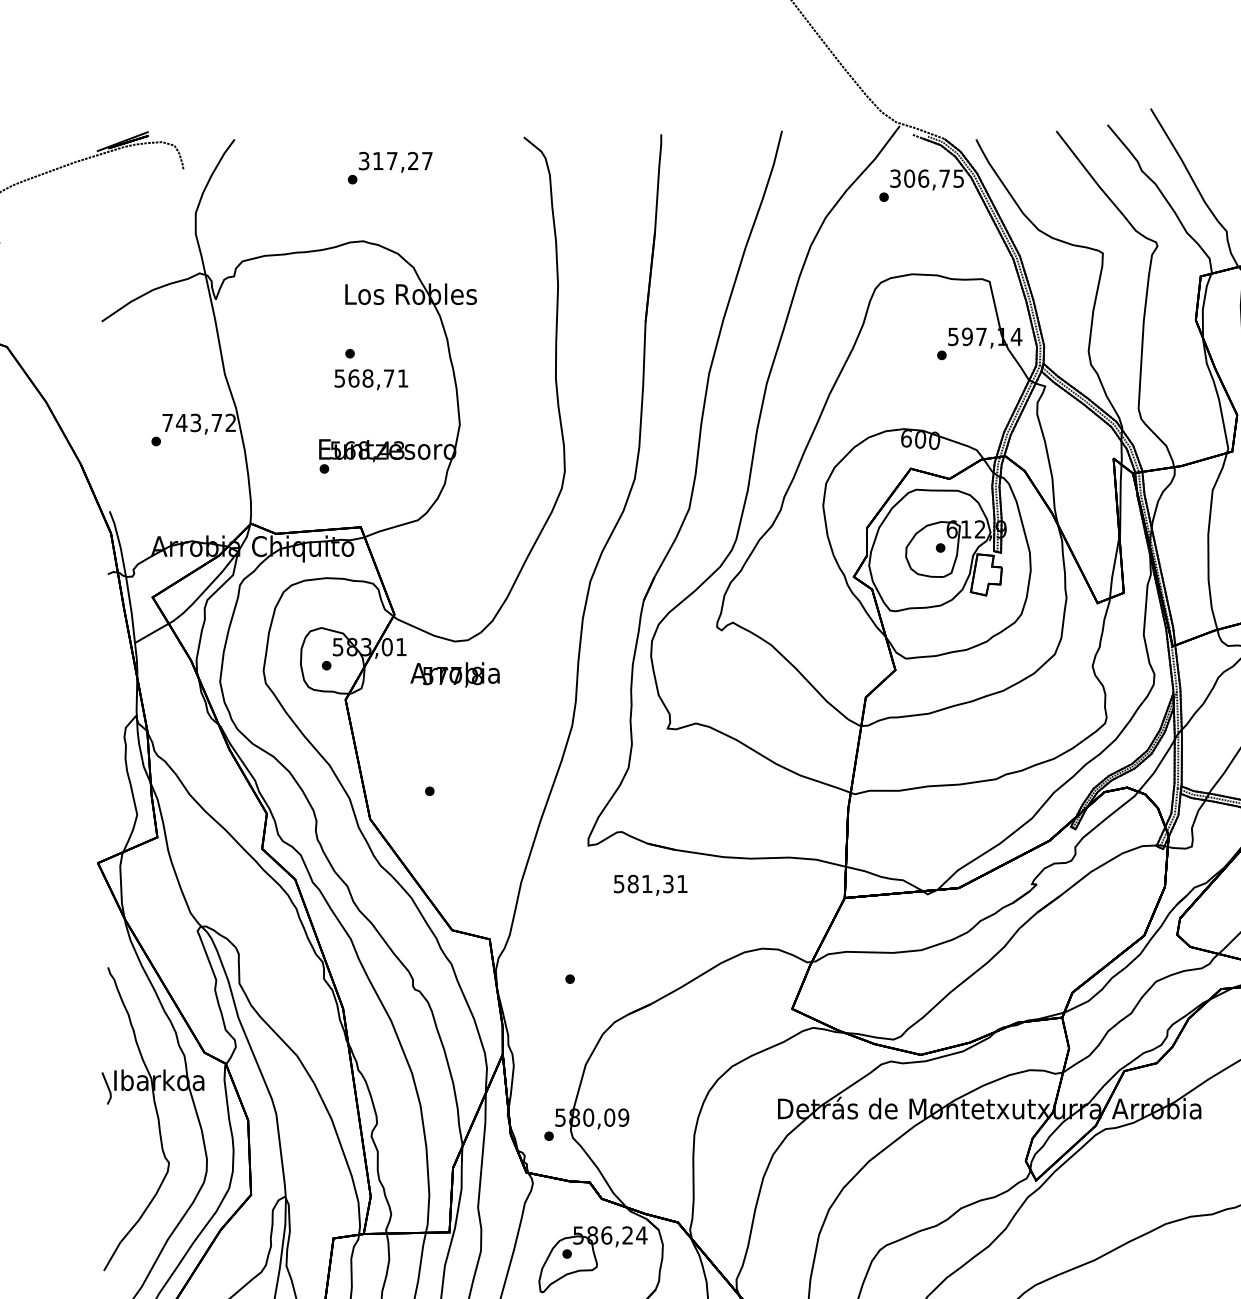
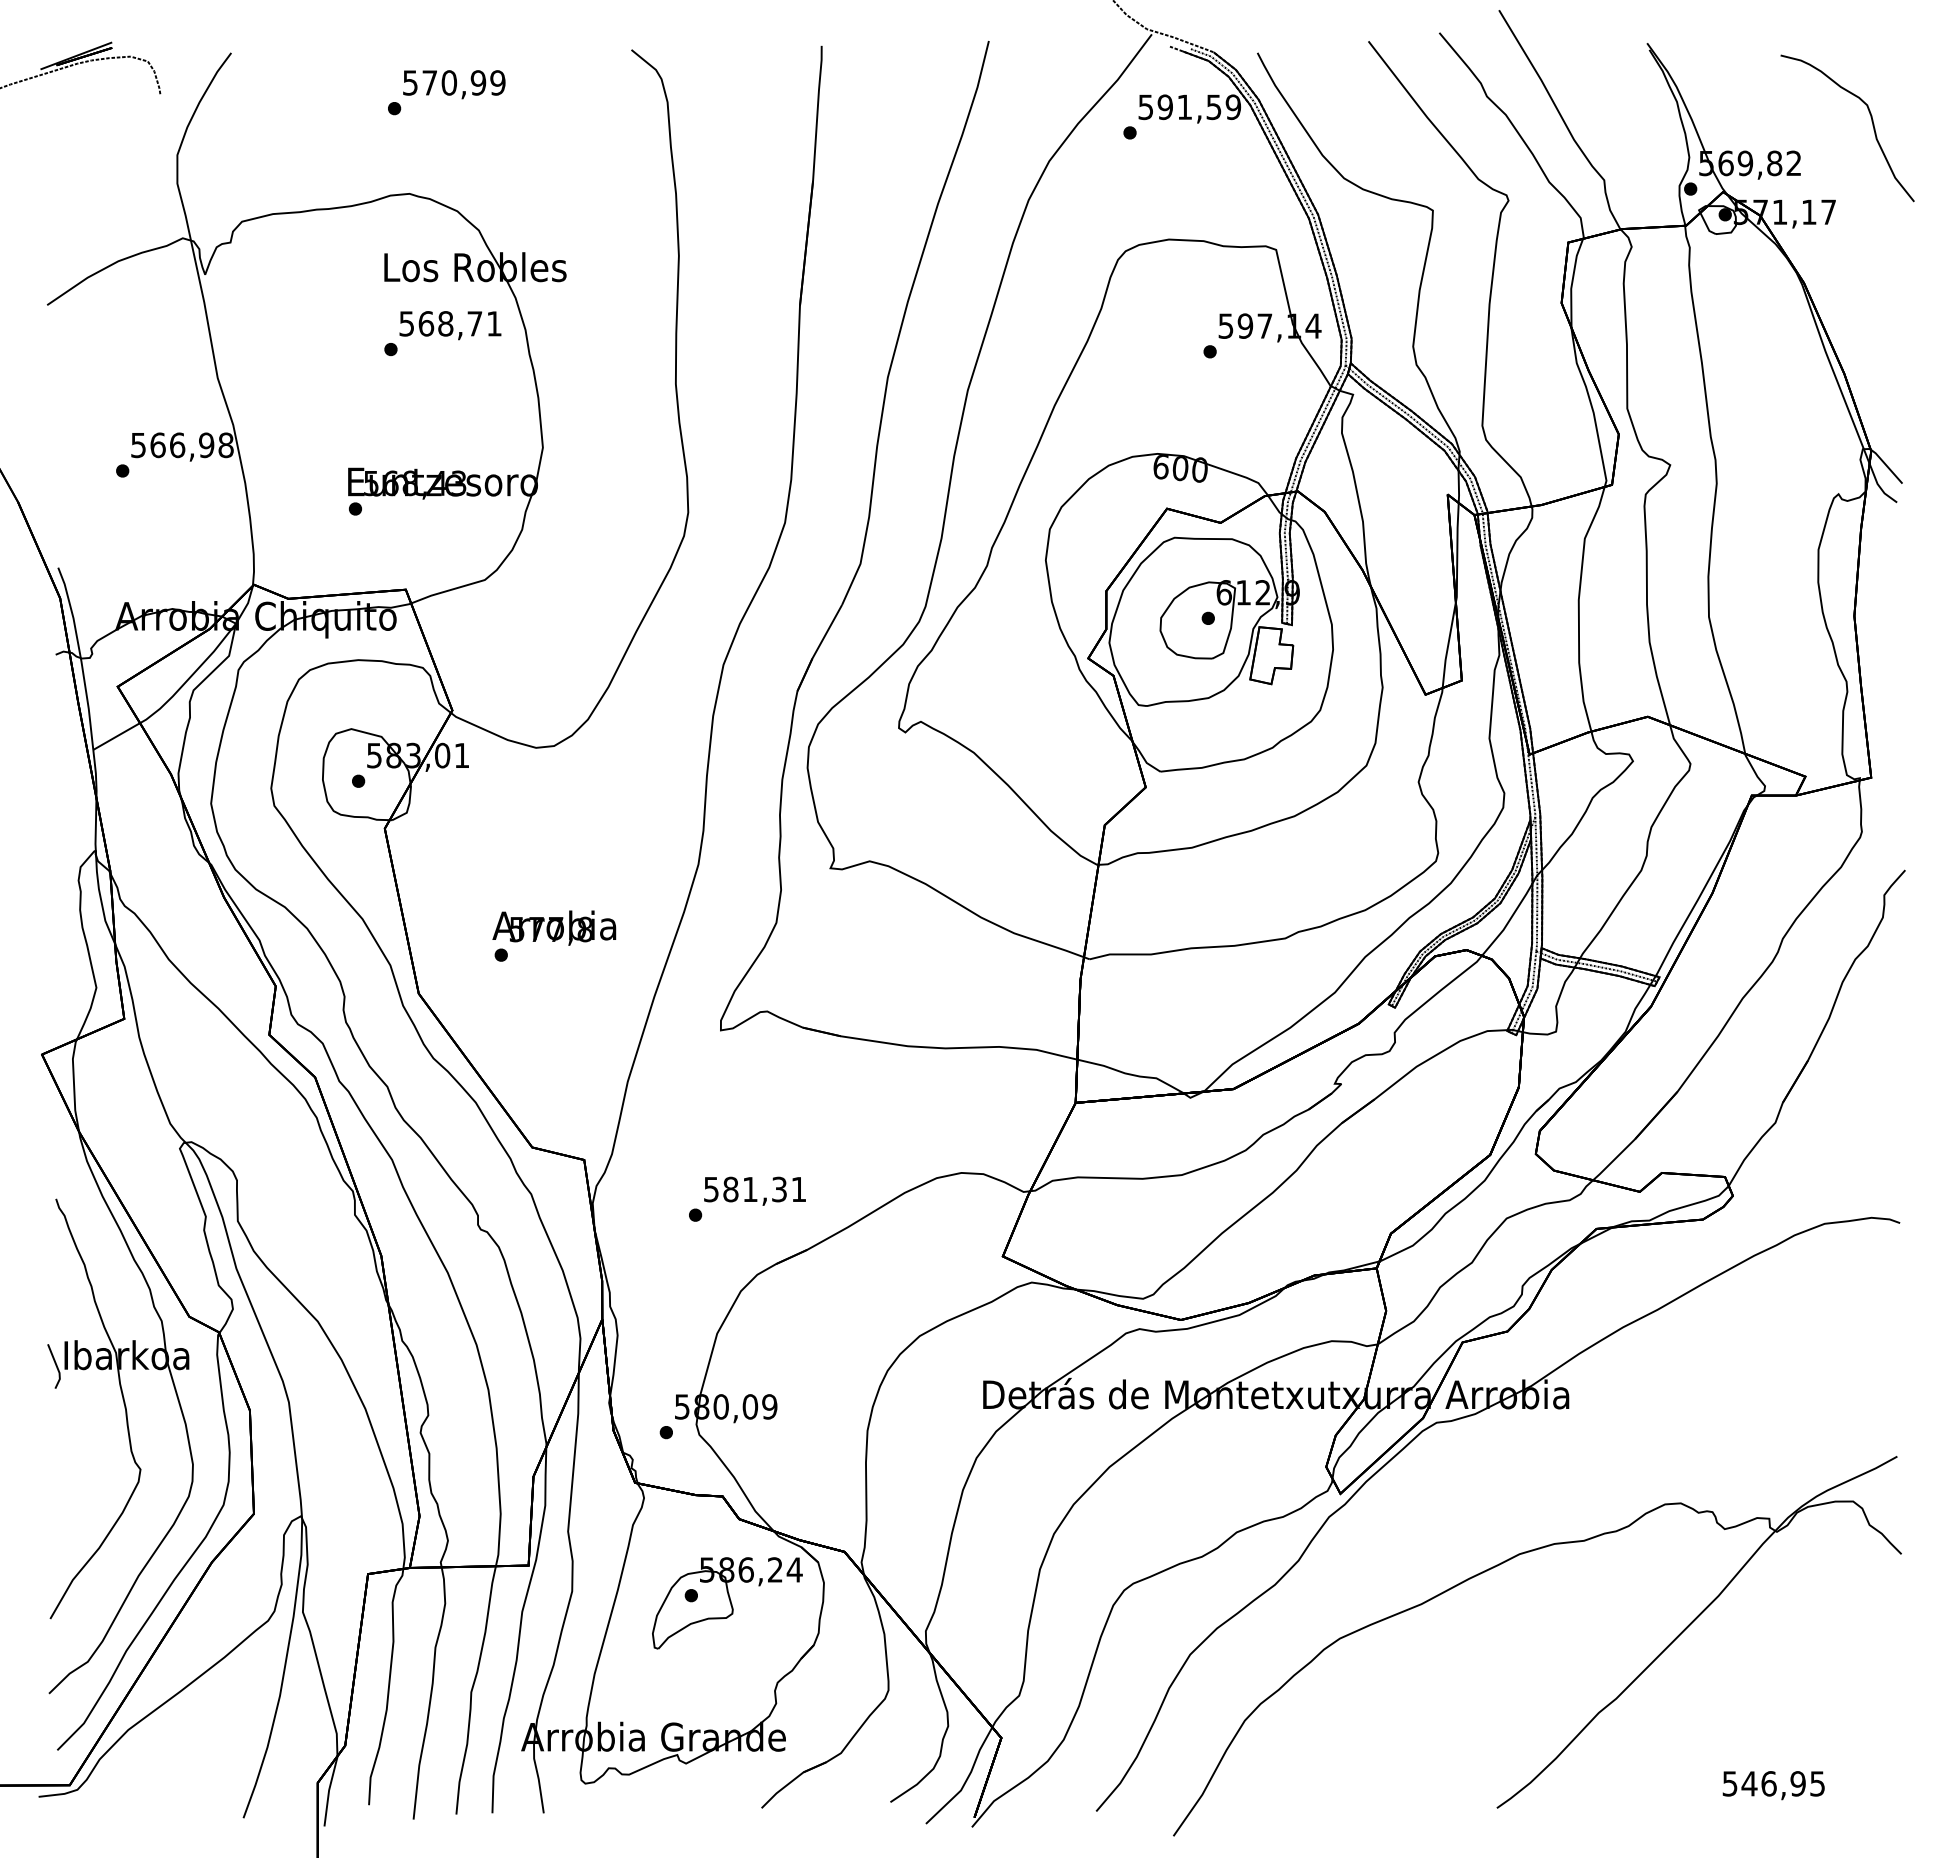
text: (395, 160) -> (454, 82), 317,27 -> 570,99
text: (927, 178) -> (1190, 107), 306,75 -> 591,59
text: (371, 379) -> (450, 325), moved
text: (199, 423) -> (182, 445), 743,72 -> 566,98
text: (455, 674) -> (554, 927), moved
text: (650, 884) -> (754, 1190), moved

